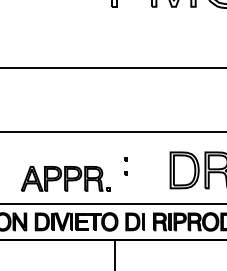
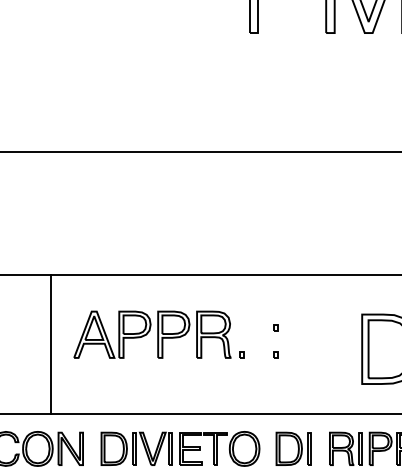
line: (9, 167) -> (50, 343), added
part: (65, 178) -> (158, 334), moved

